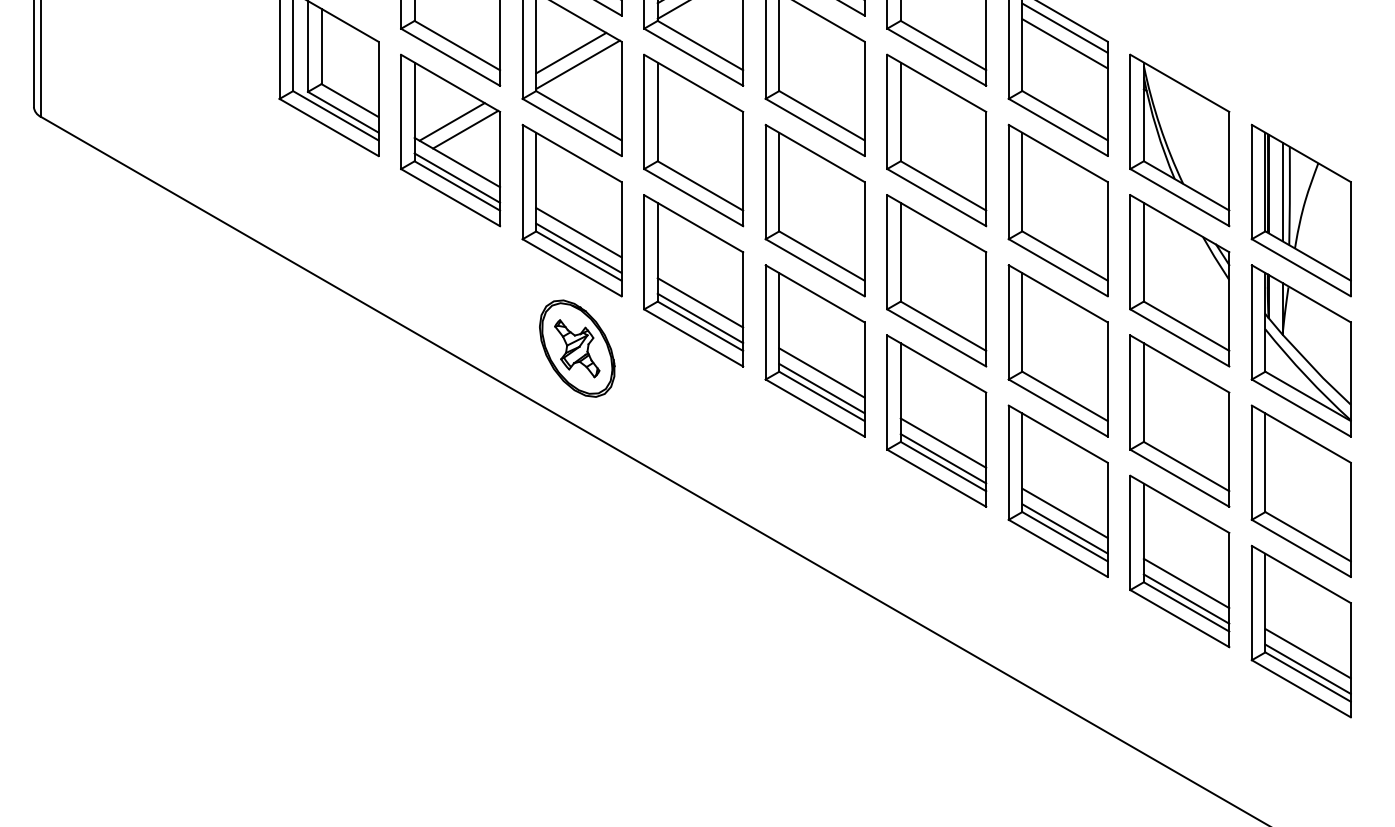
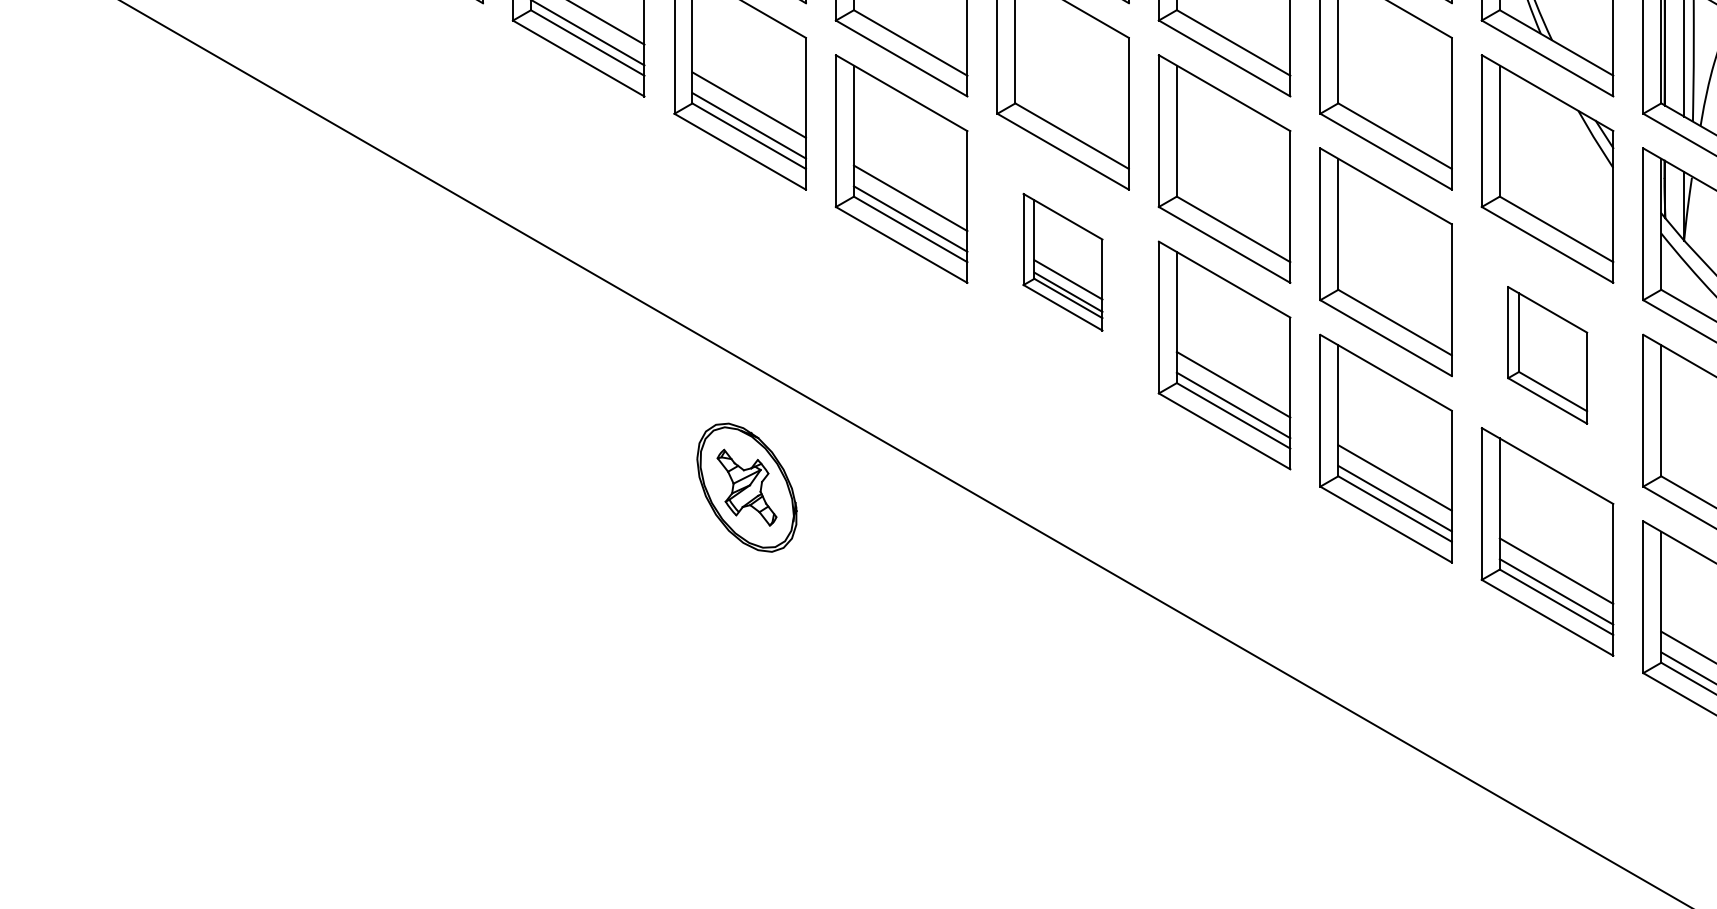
part: (577, 348) -> (747, 487), moved
part: (814, 350) -> (1062, 261), size x0.6
part: (1179, 420) -> (1547, 354), size x0.6

